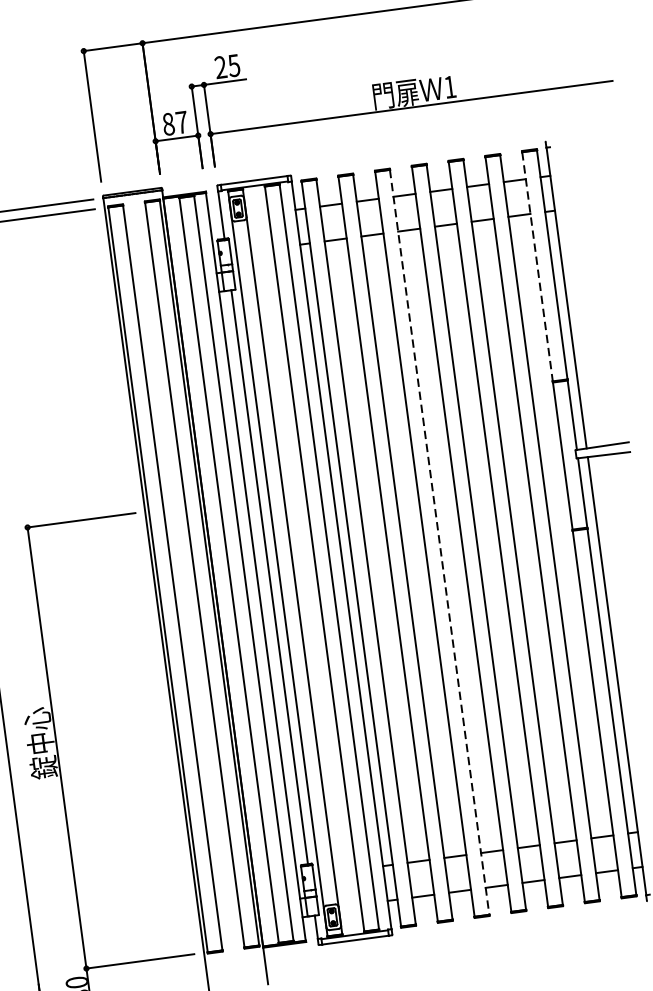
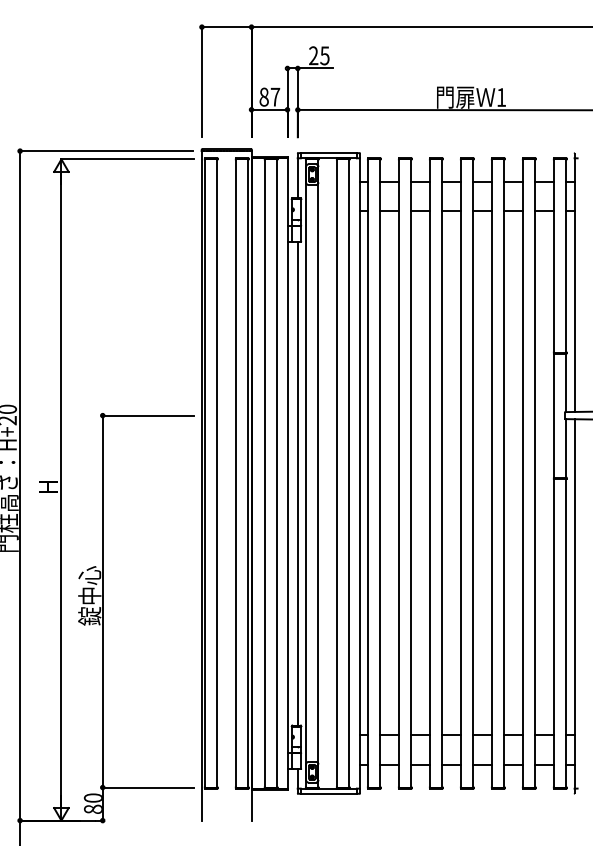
line: (537, 266) -> (554, 255), dashed -> solid
line: (439, 542) -> (442, 473), dashed -> solid

